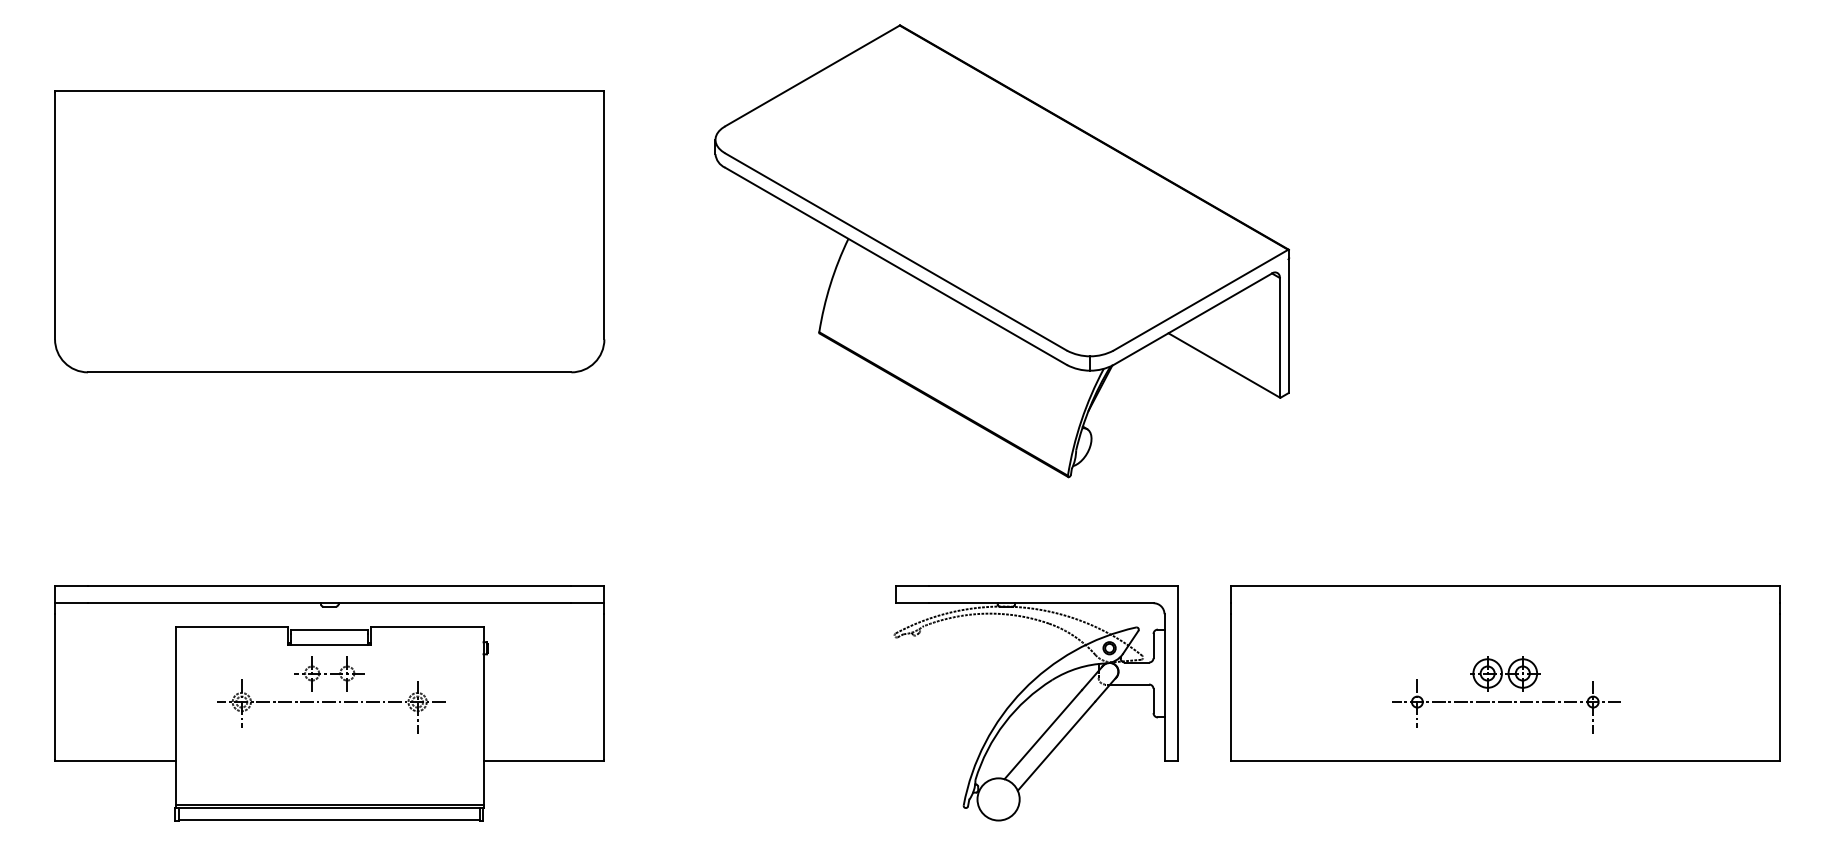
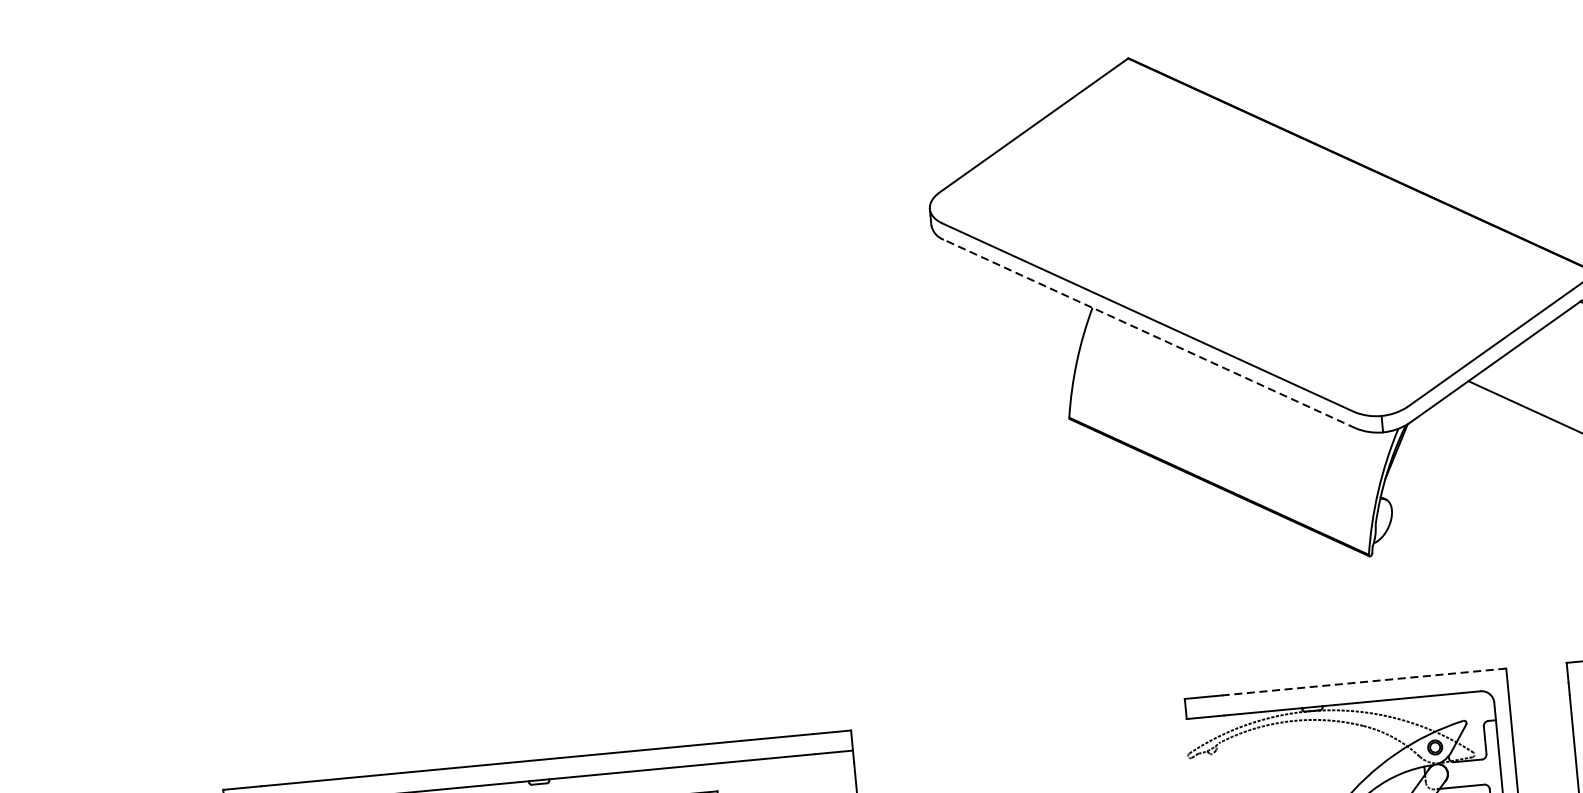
part: (329, 231) -> (498, 355), removed
line: (895, 266) -> (1149, 334), solid -> dashed
line: (1053, 585) -> (1364, 681), solid -> dashed

